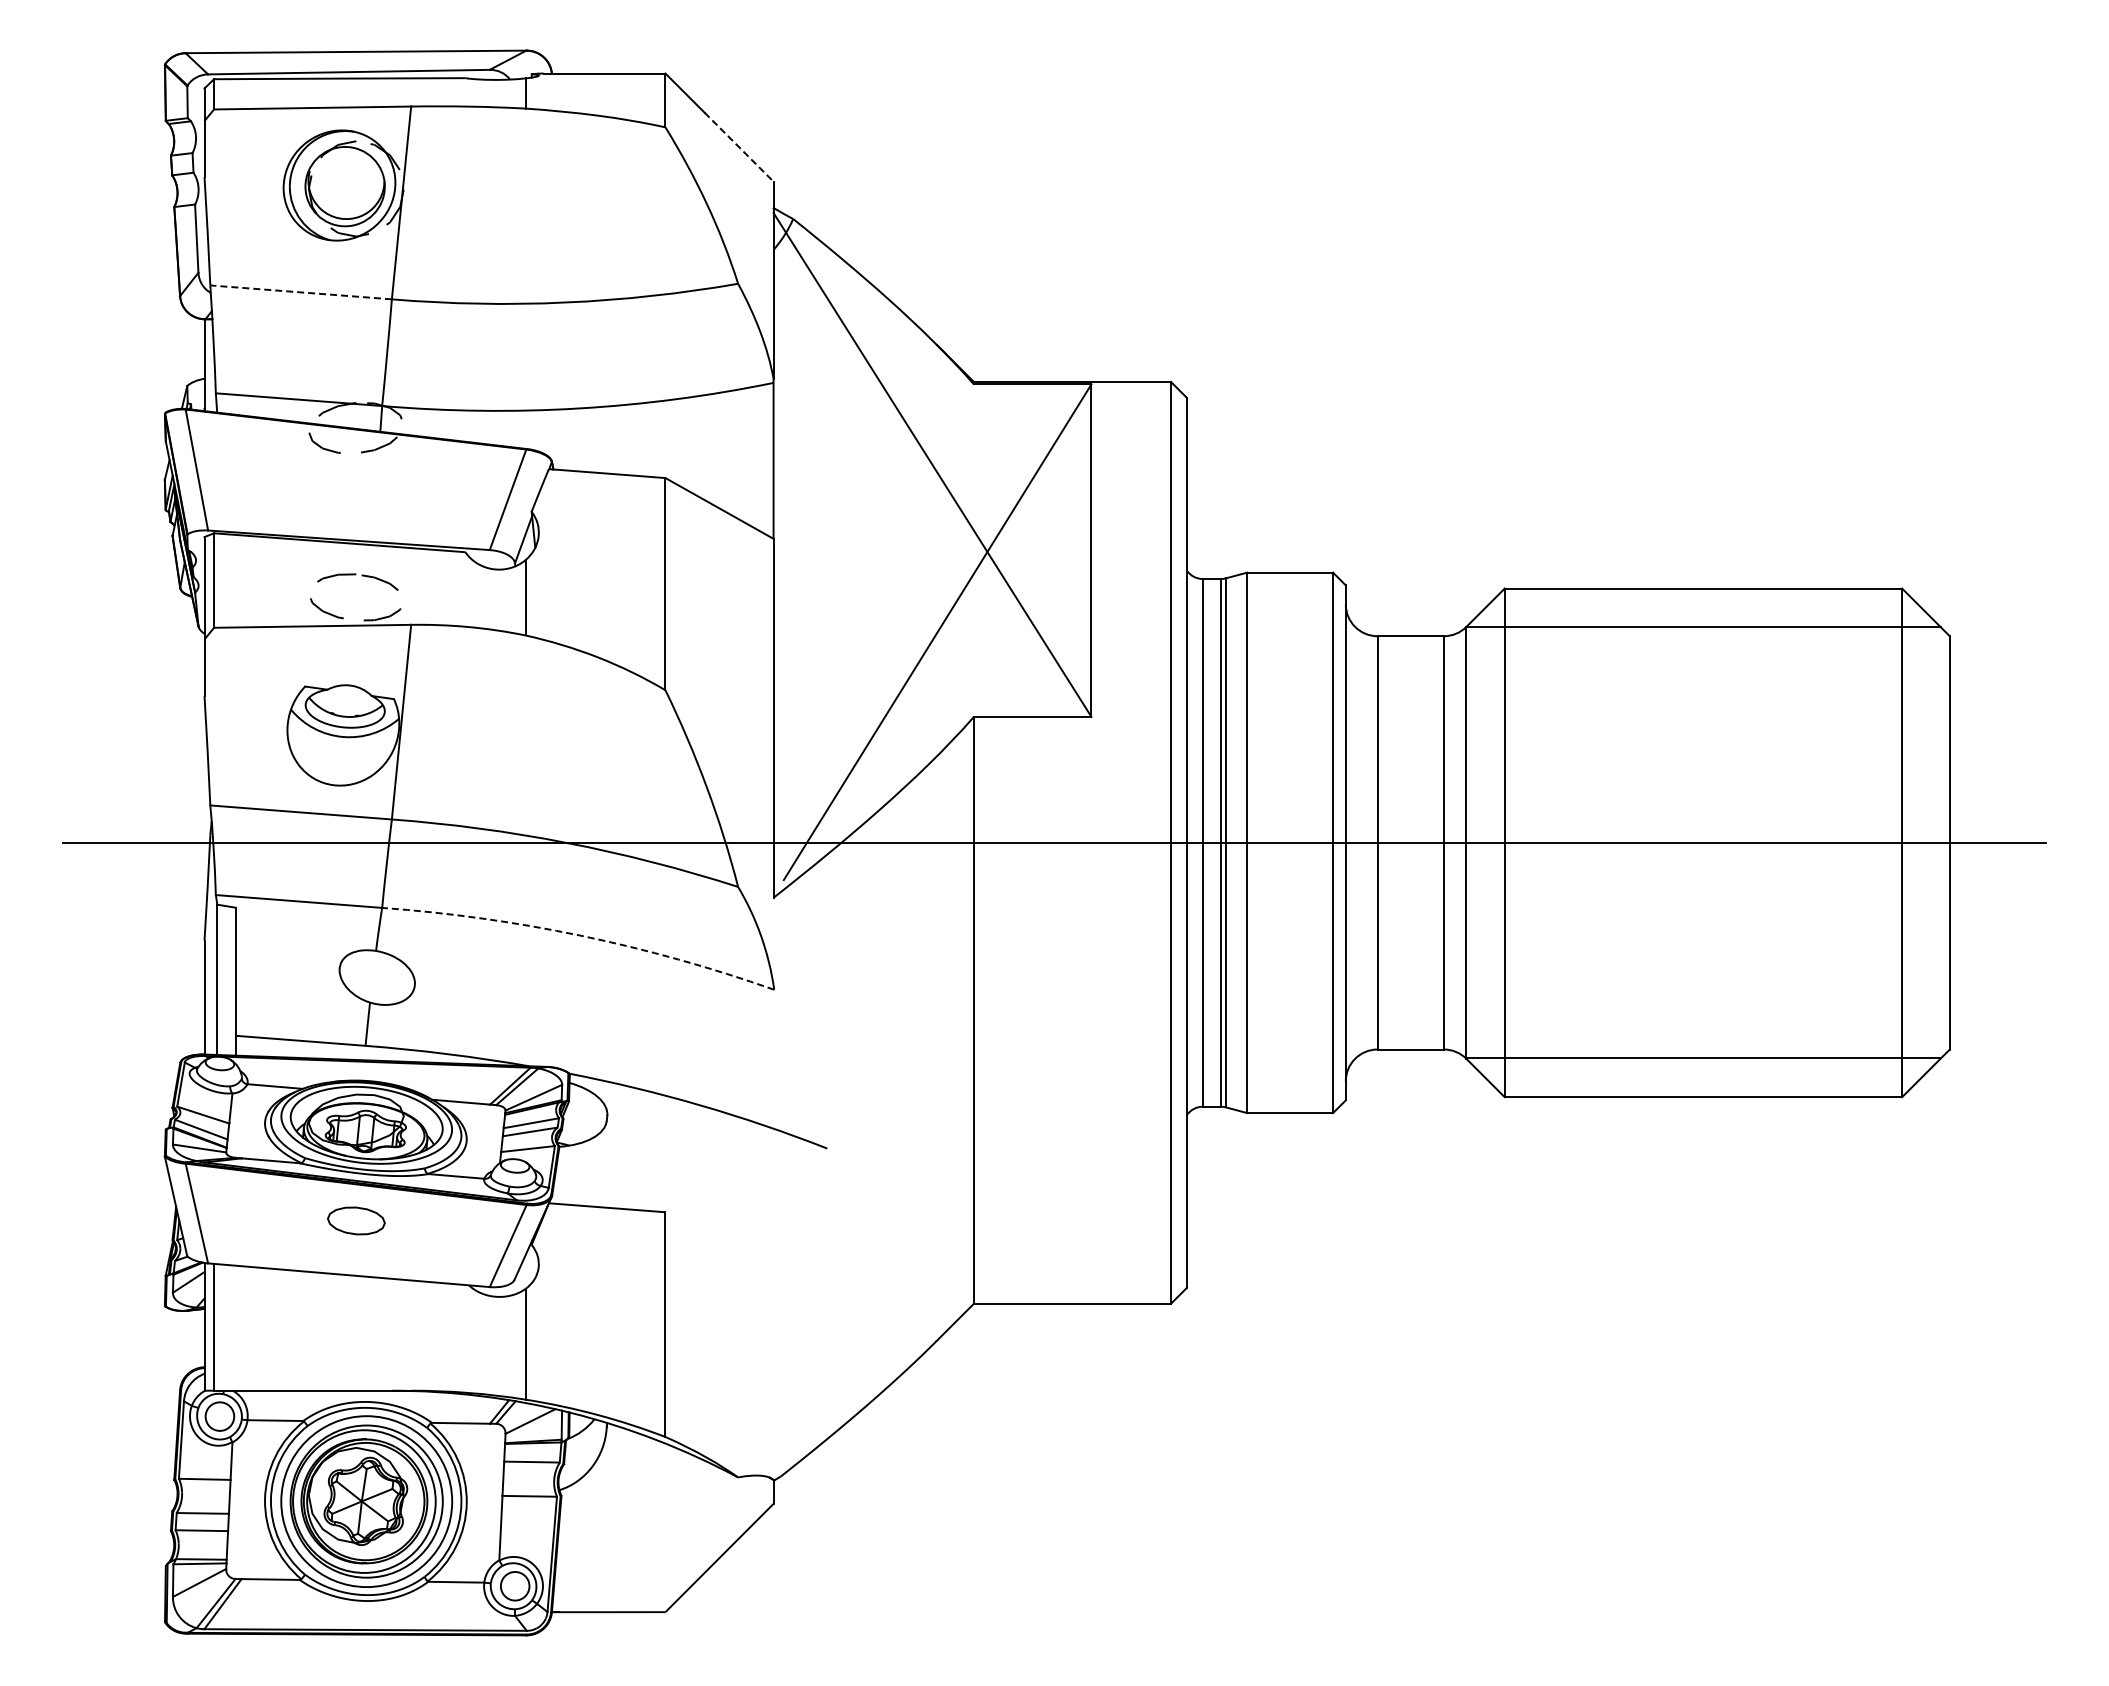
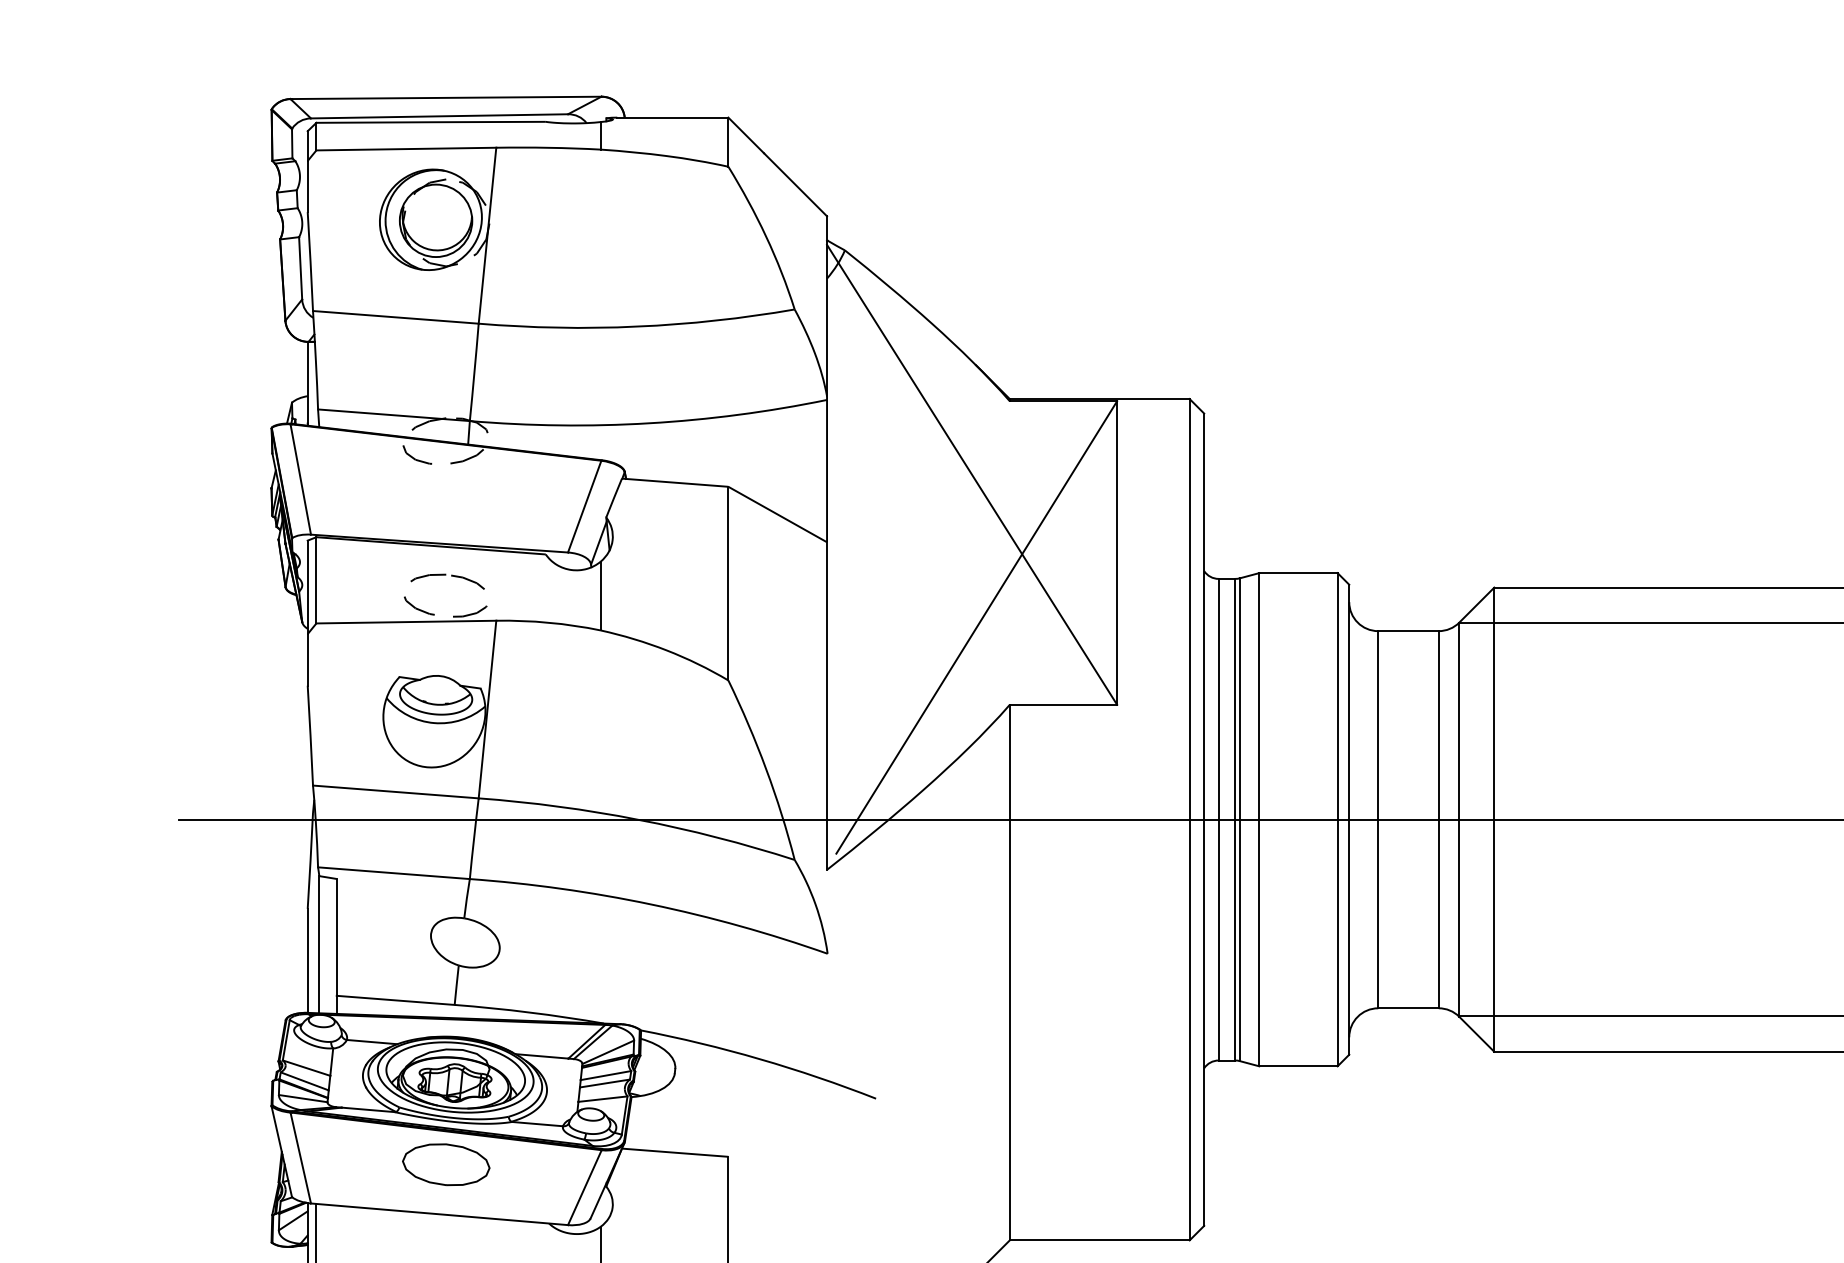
line: (739, 147) -> (795, 185), dashed -> solid
line: (300, 292) -> (395, 317), dashed -> solid
arc: (580, 935) -> (650, 904), dashed -> solid
part: (356, 1220) -> (446, 1164), size x1.67

